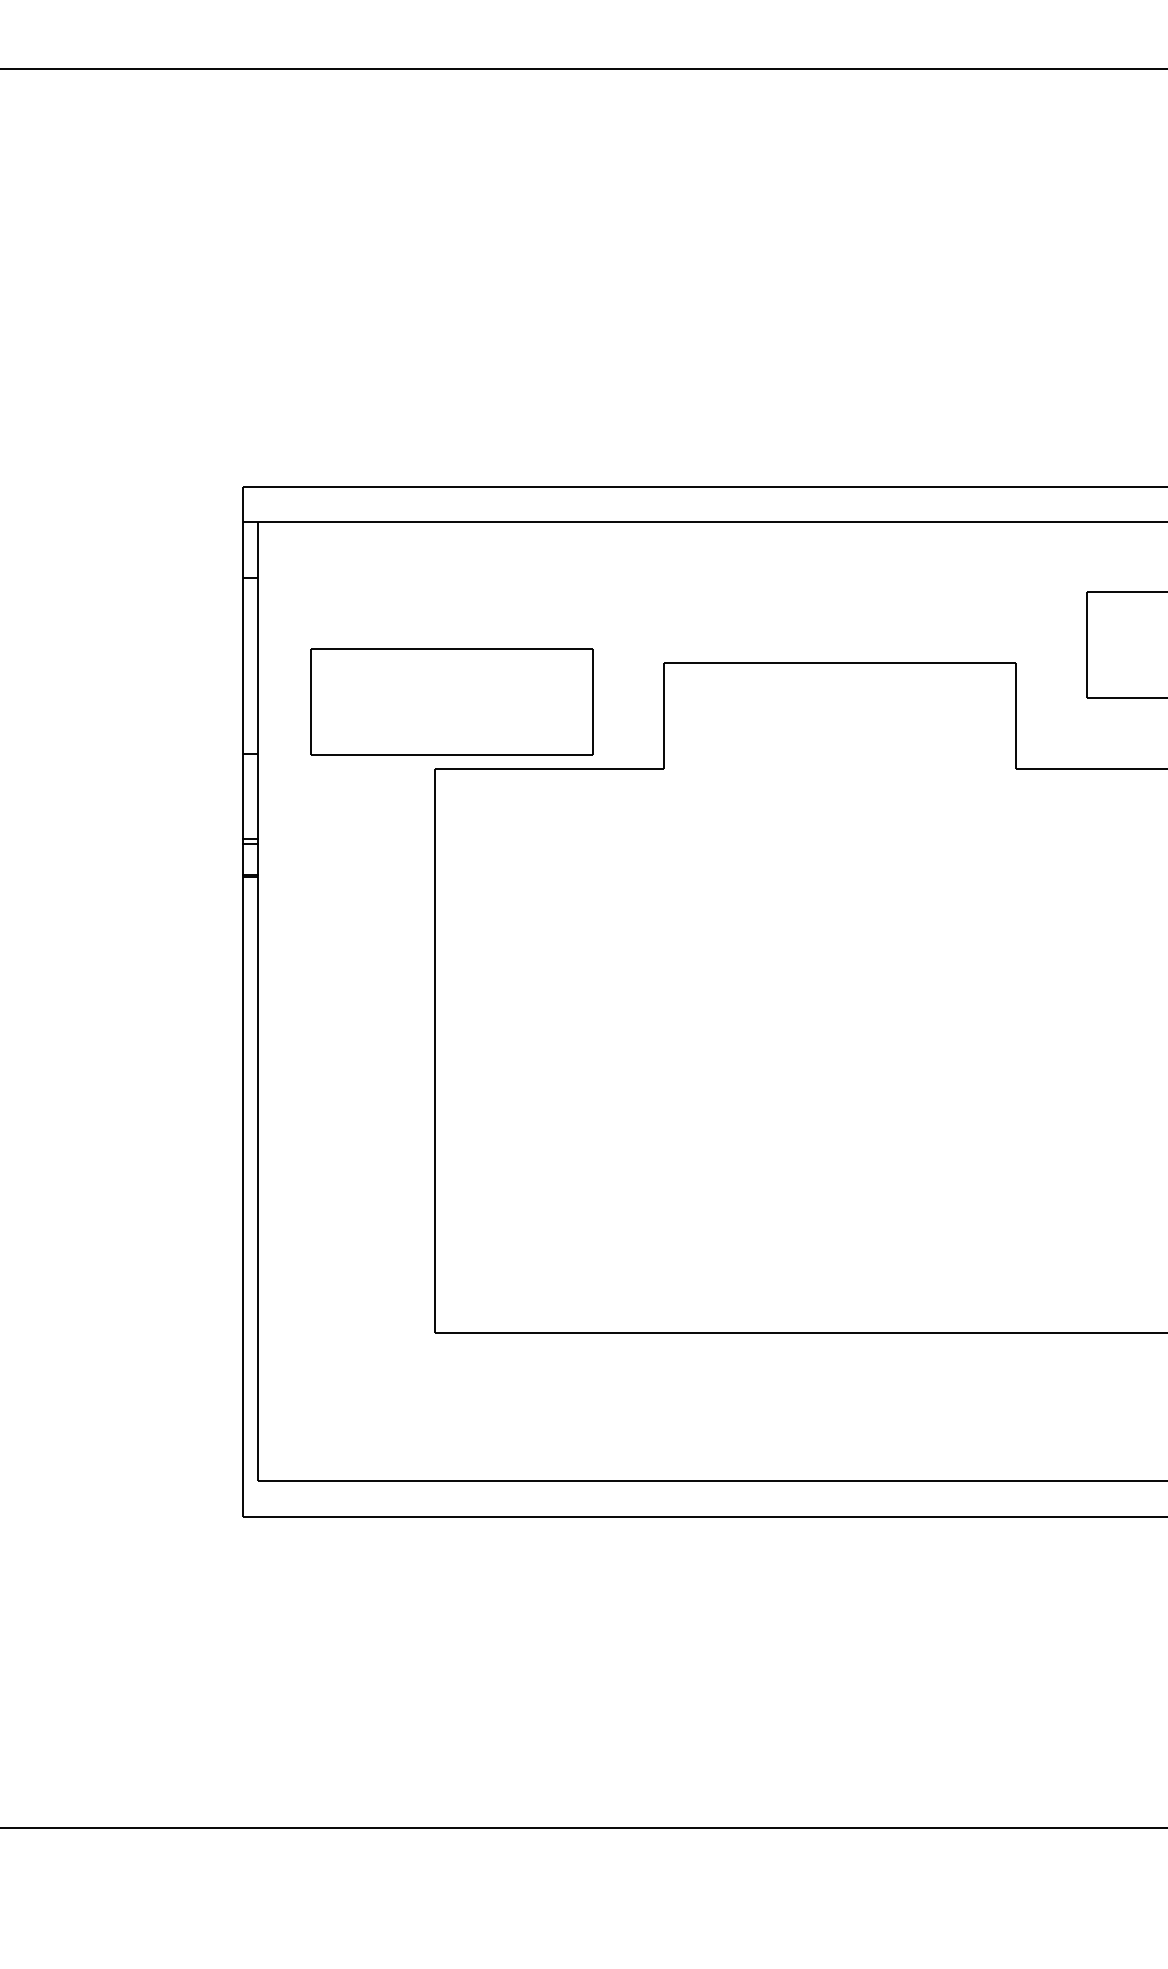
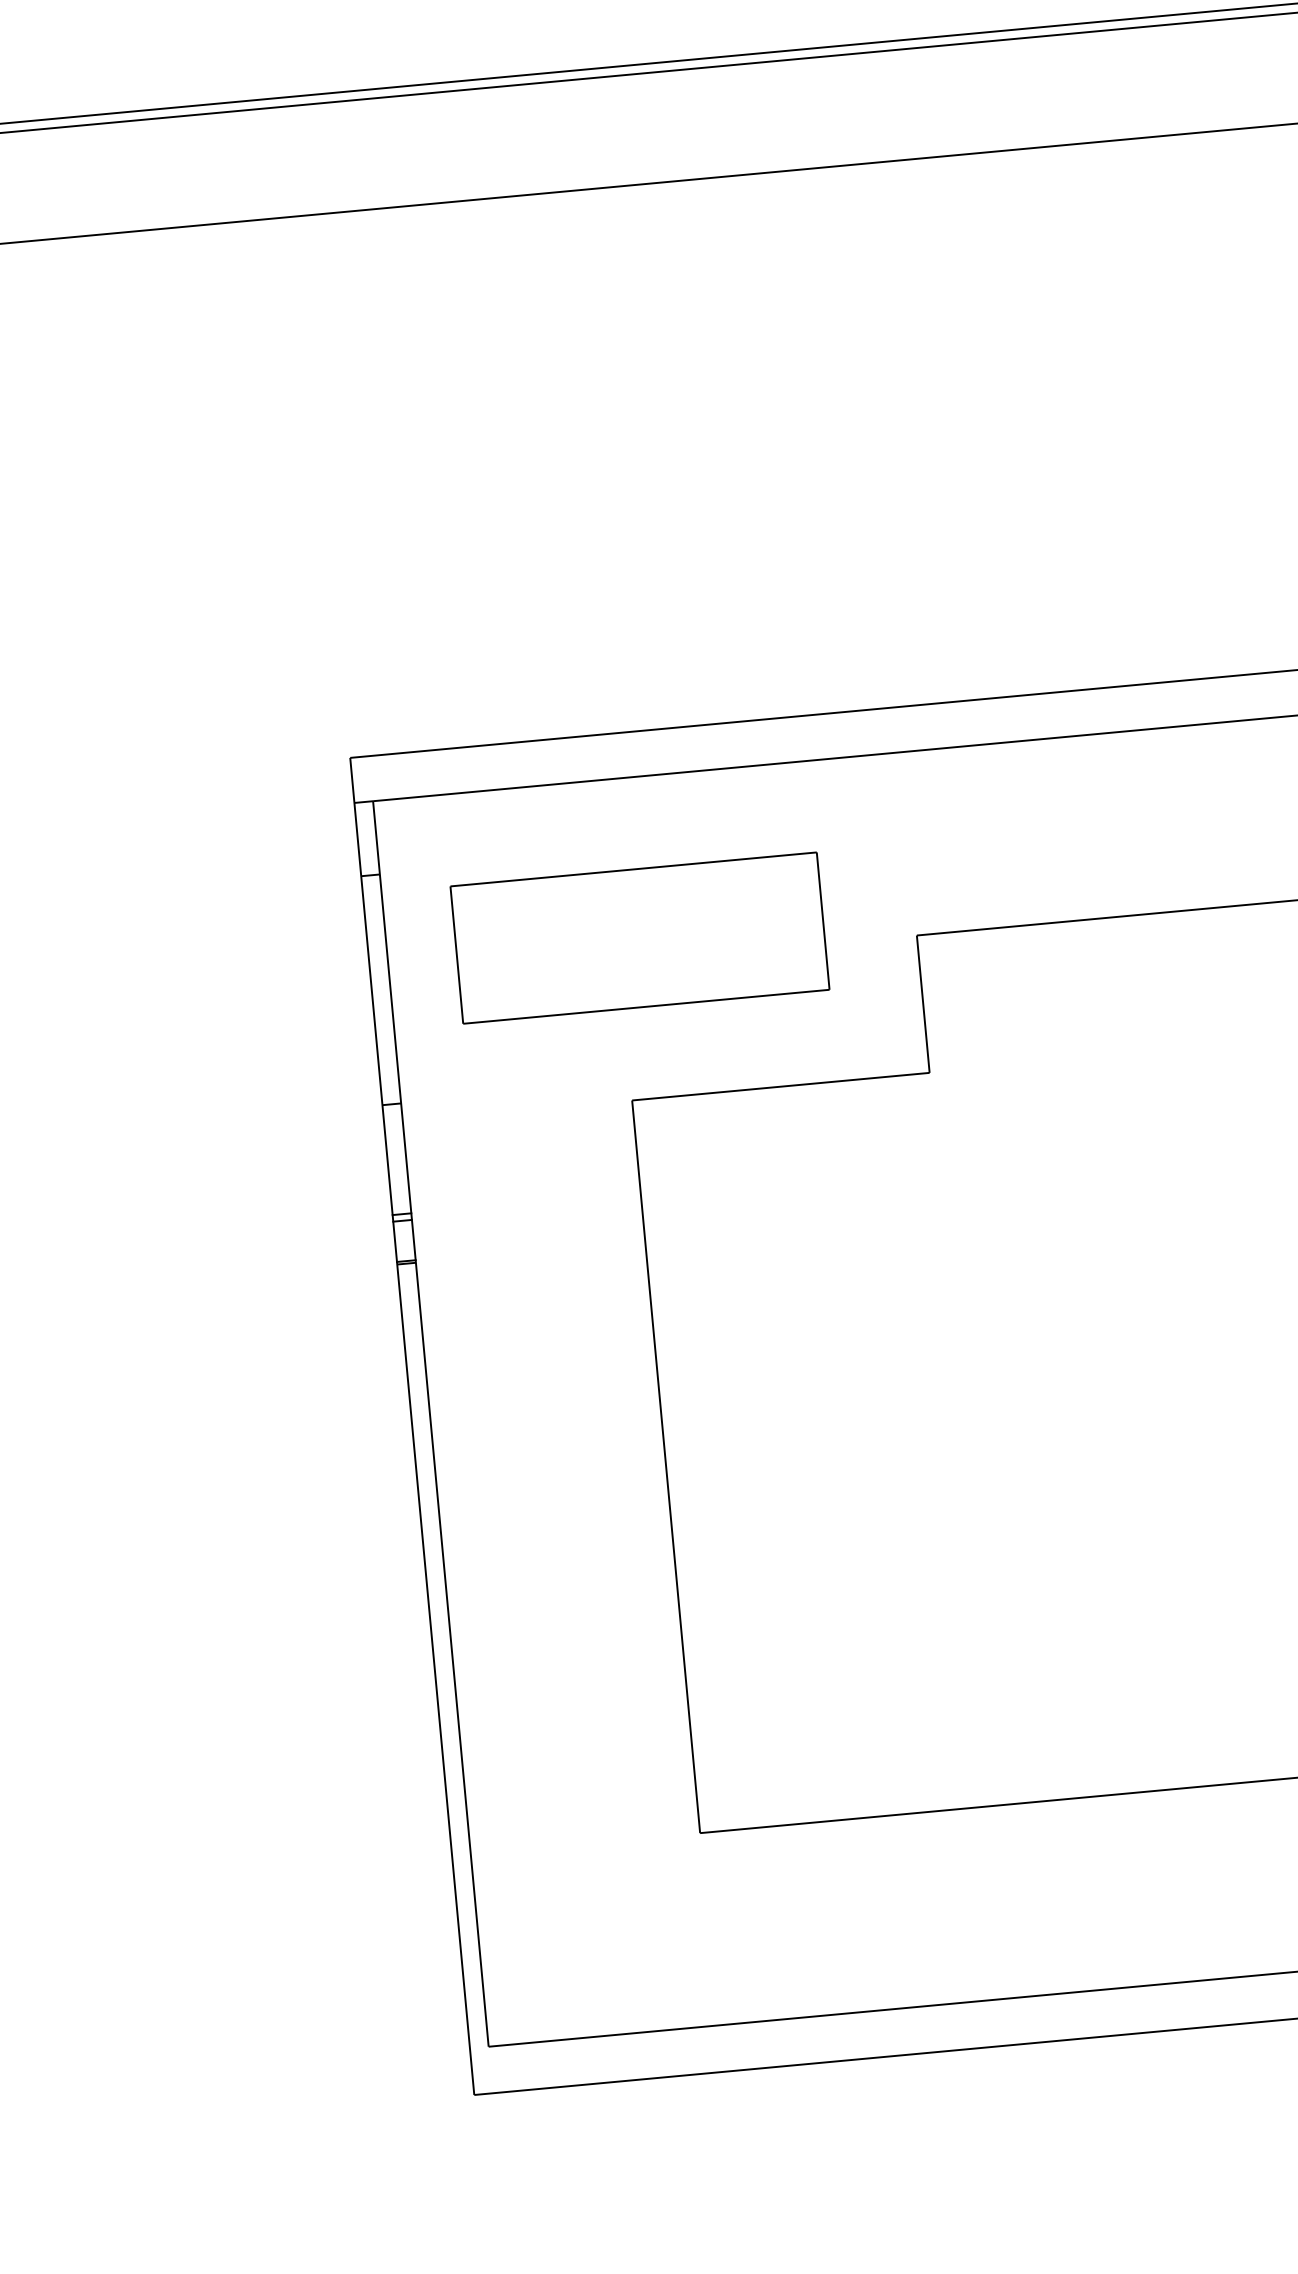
part: (451, 701) -> (639, 937), moved

